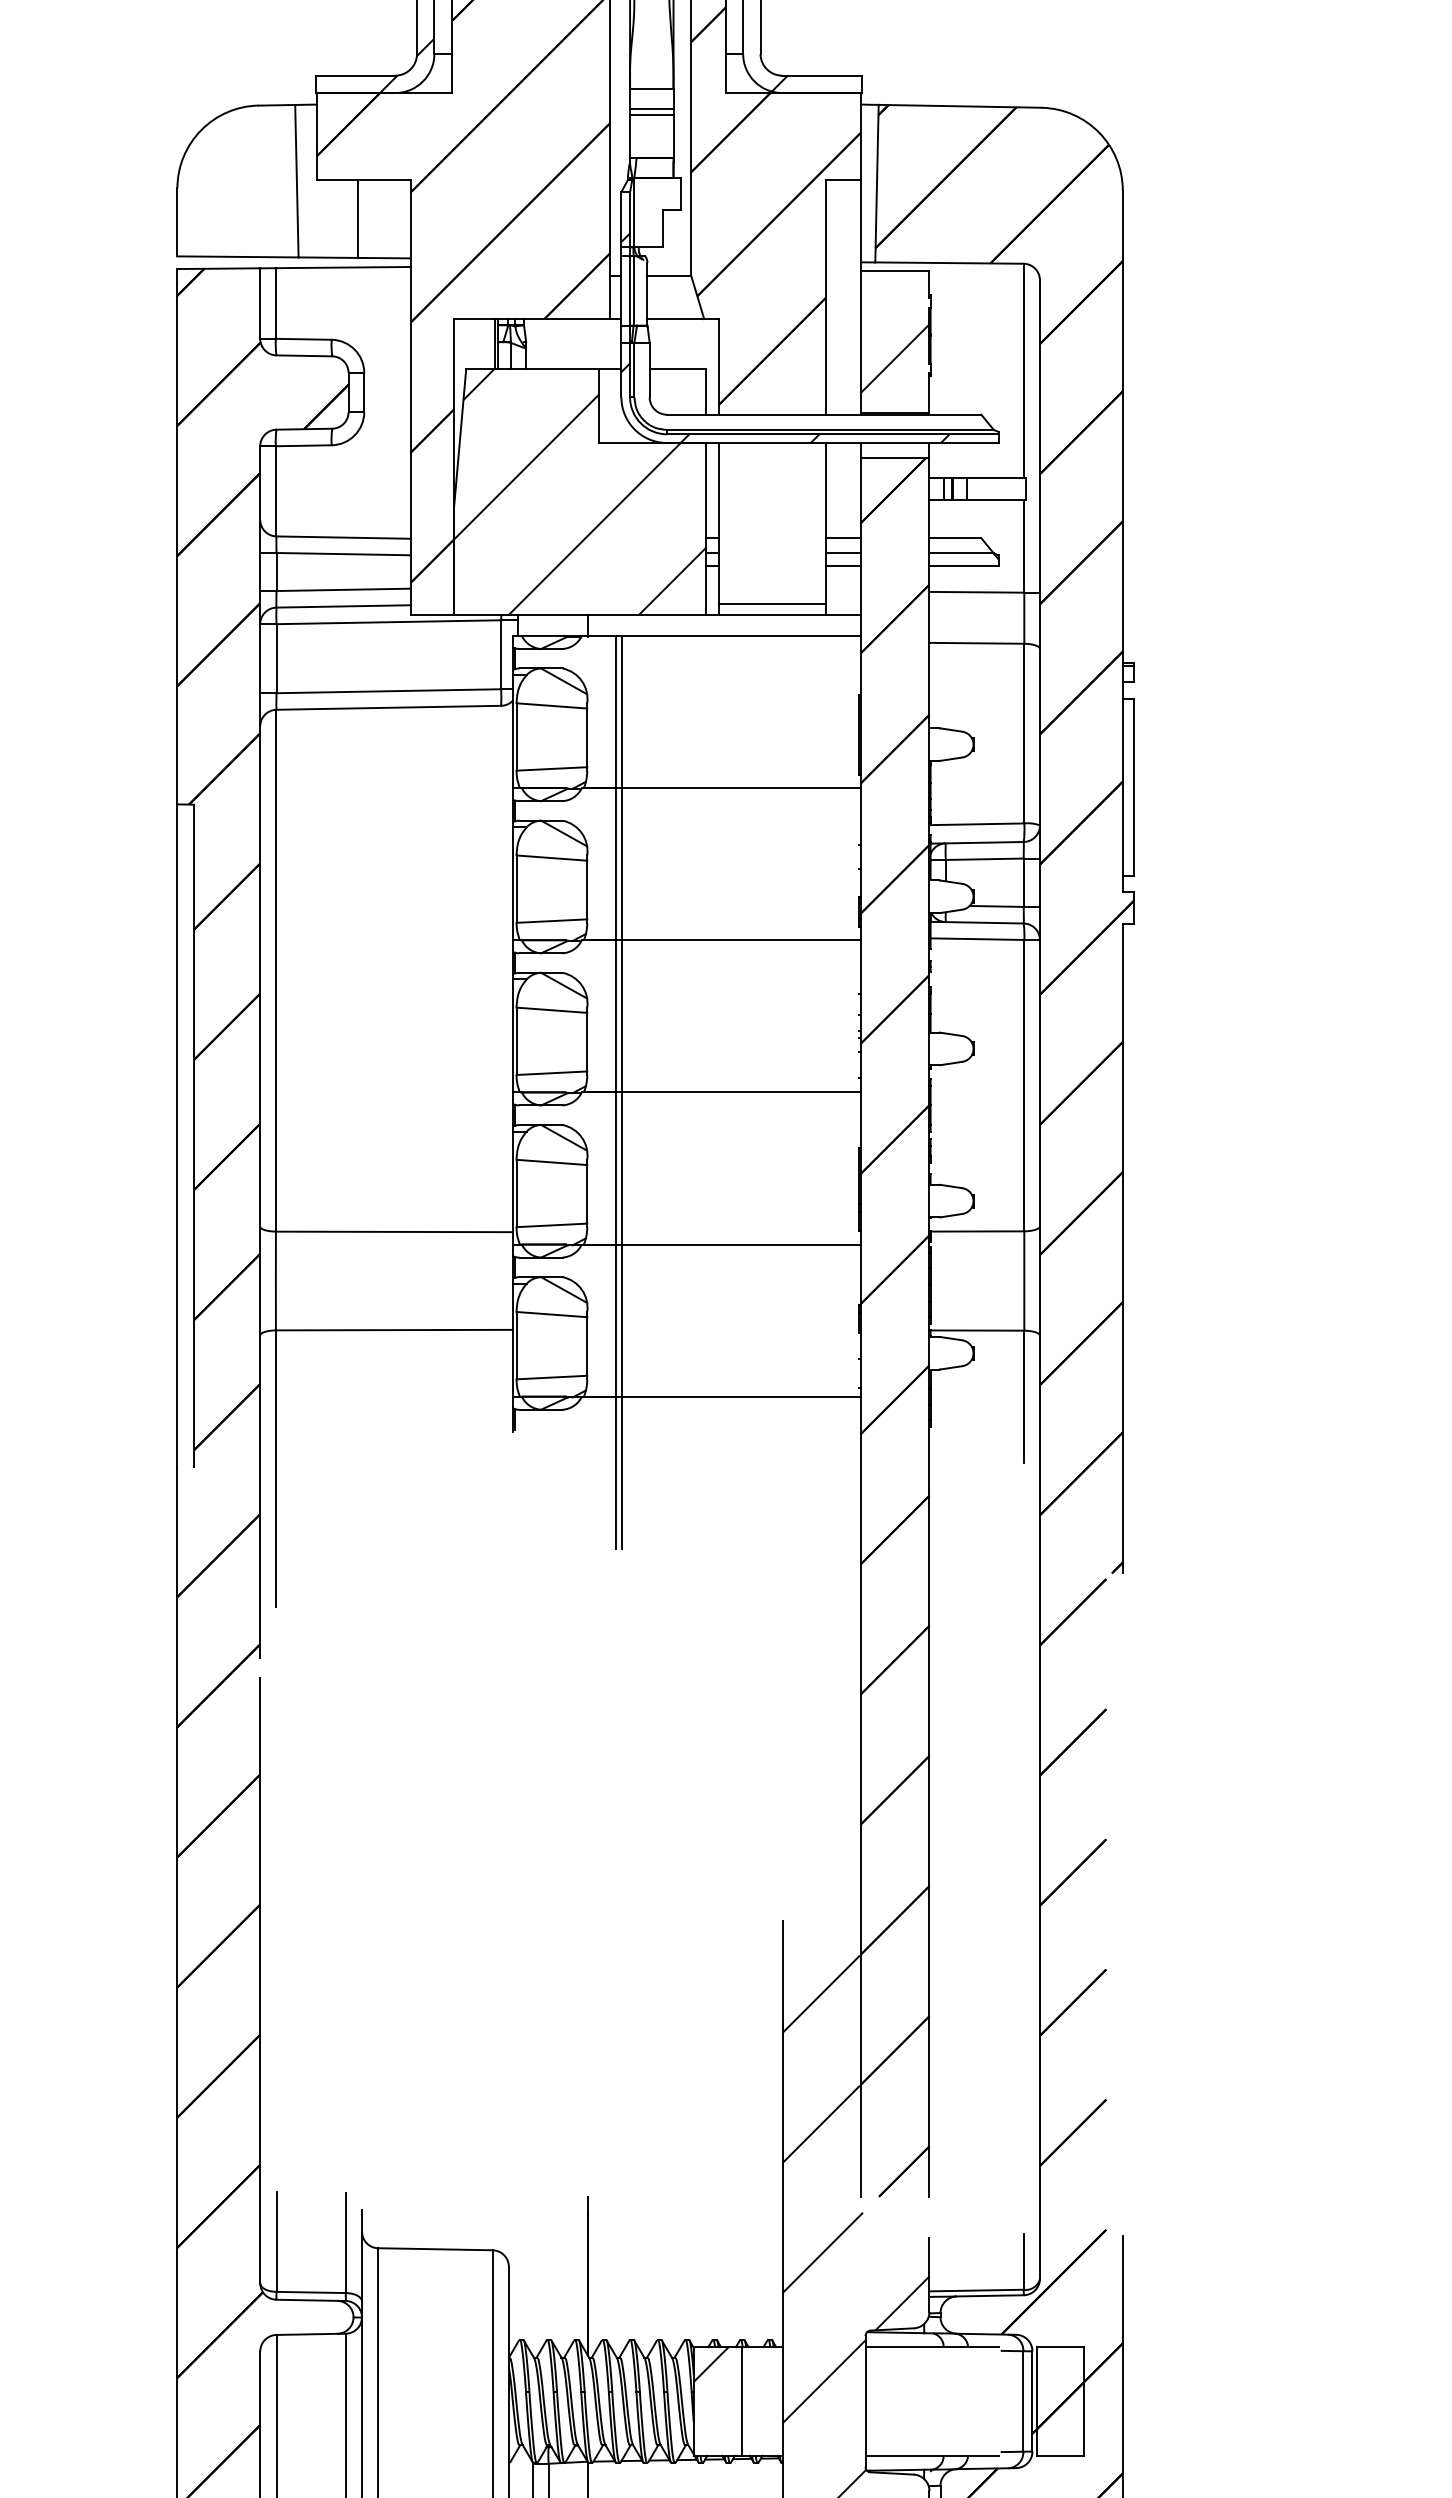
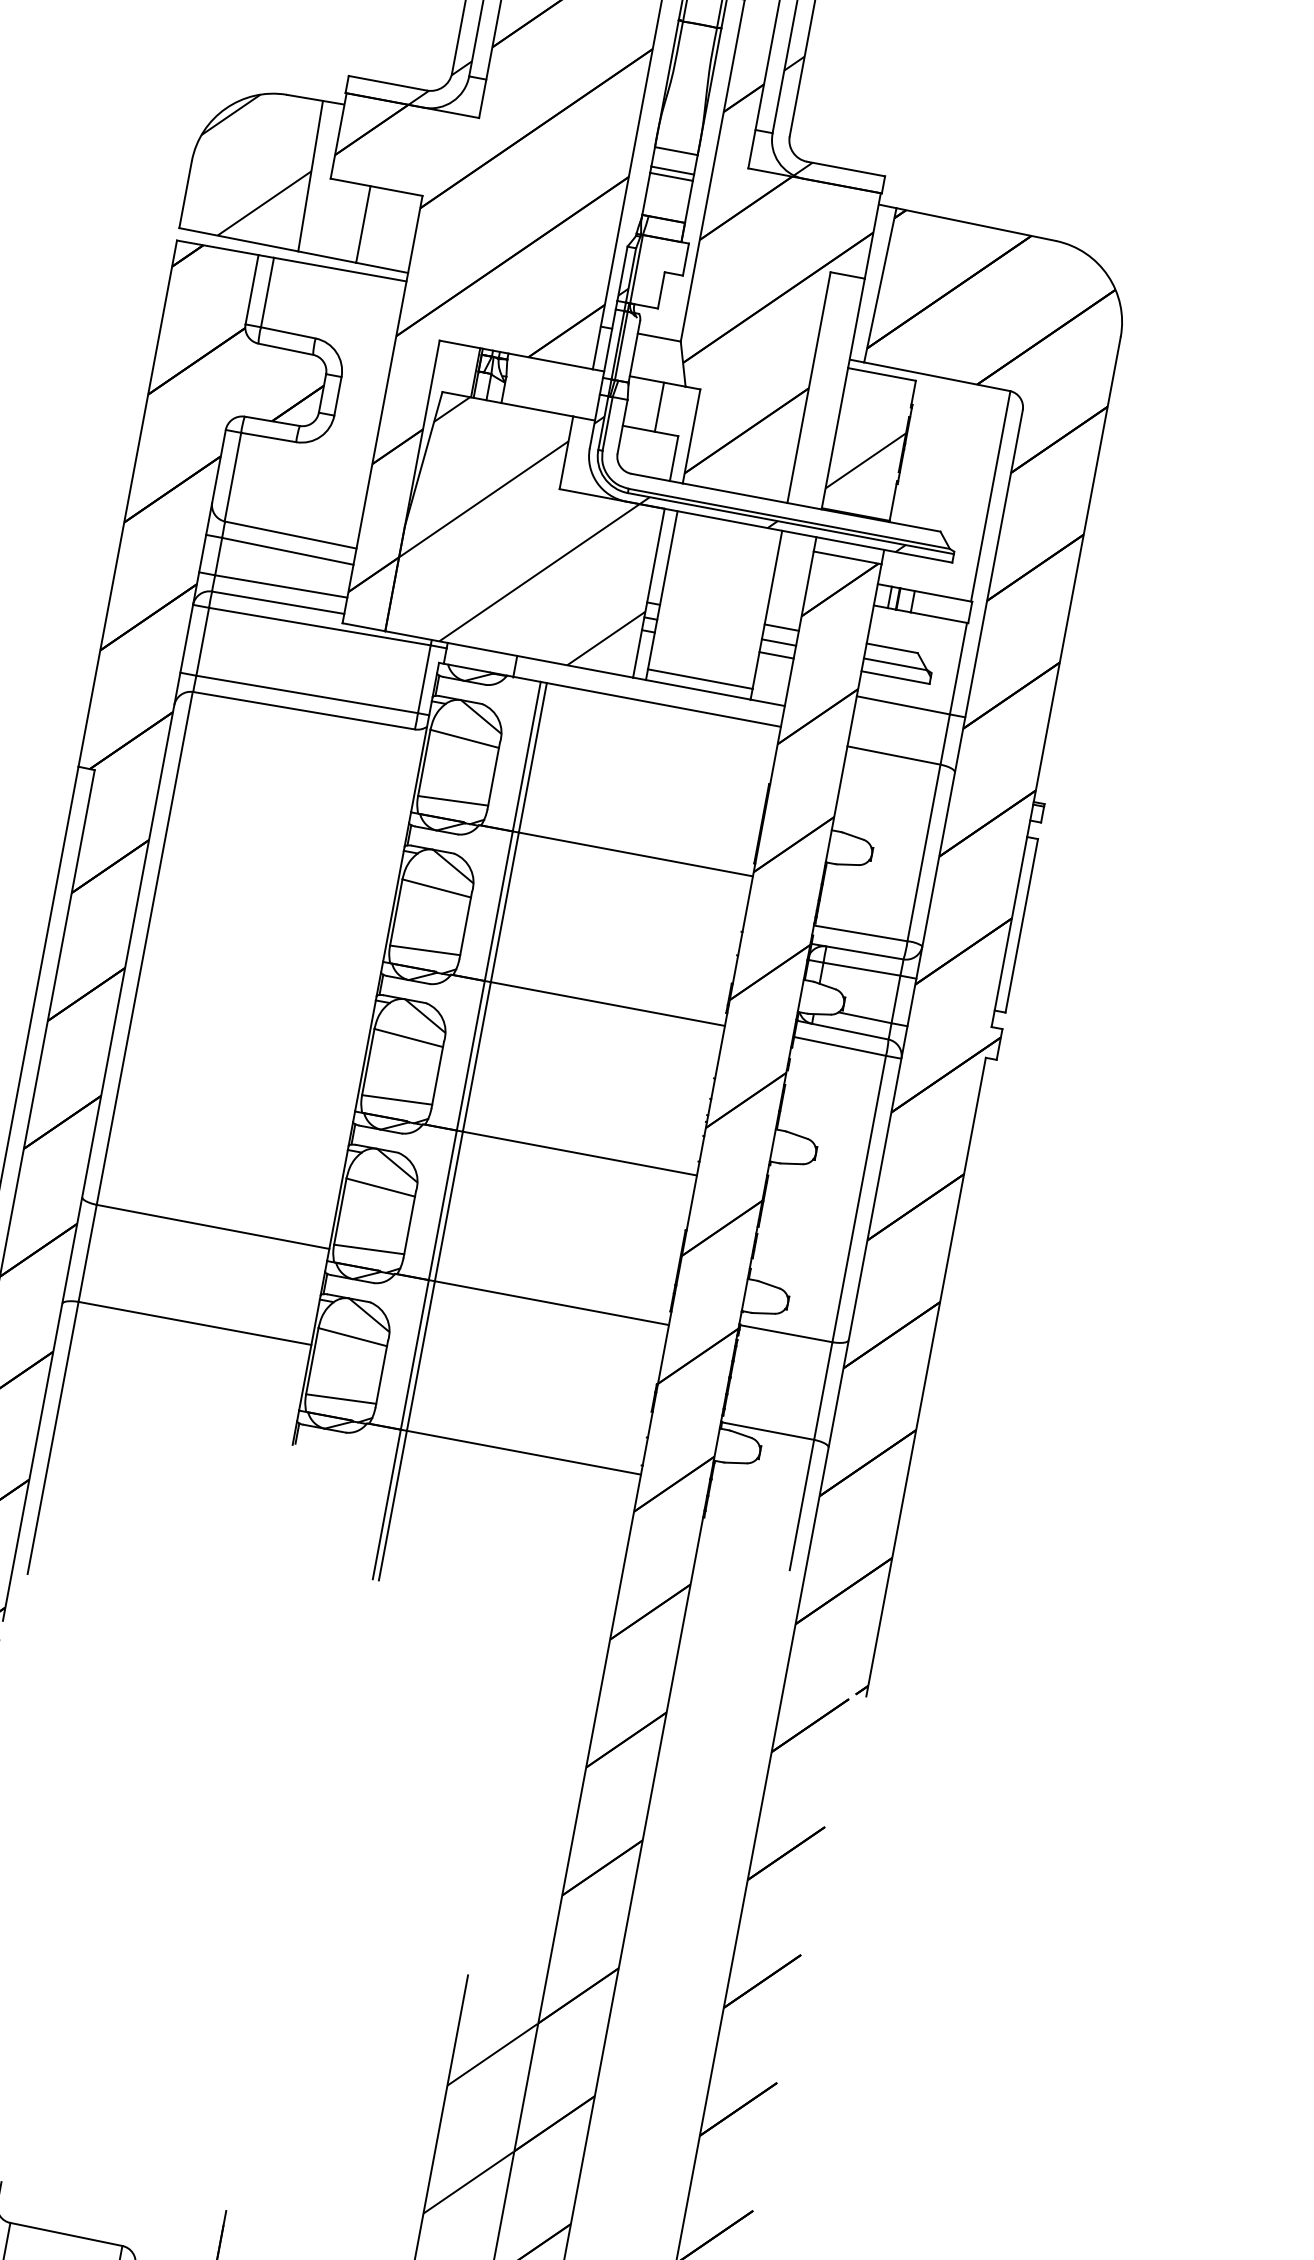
hatch: (239, 183) -> (253, 167), added
line: (682, 344) -> (659, 407), added

